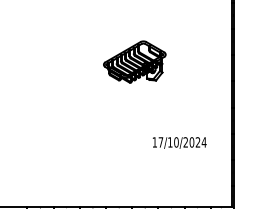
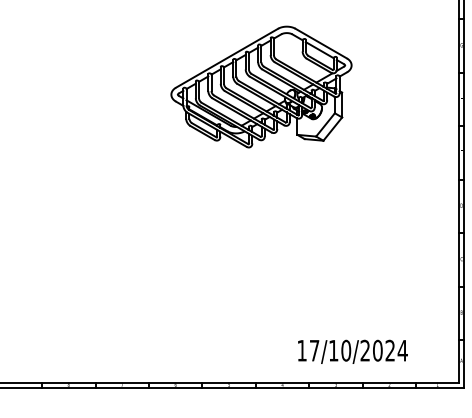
part: (134, 61) -> (260, 85), size x1.43
text: (179, 142) -> (352, 350), moved

